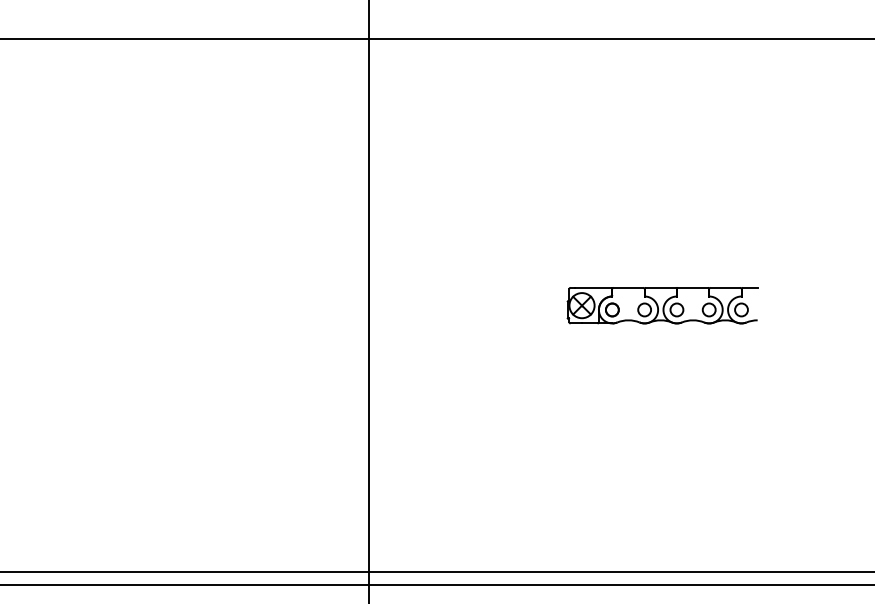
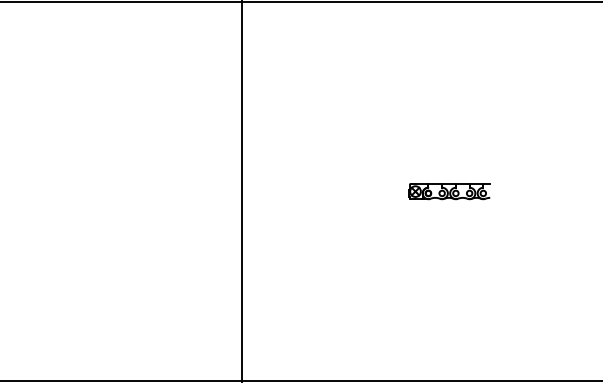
part: (662, 305) -> (449, 191), size x0.6

